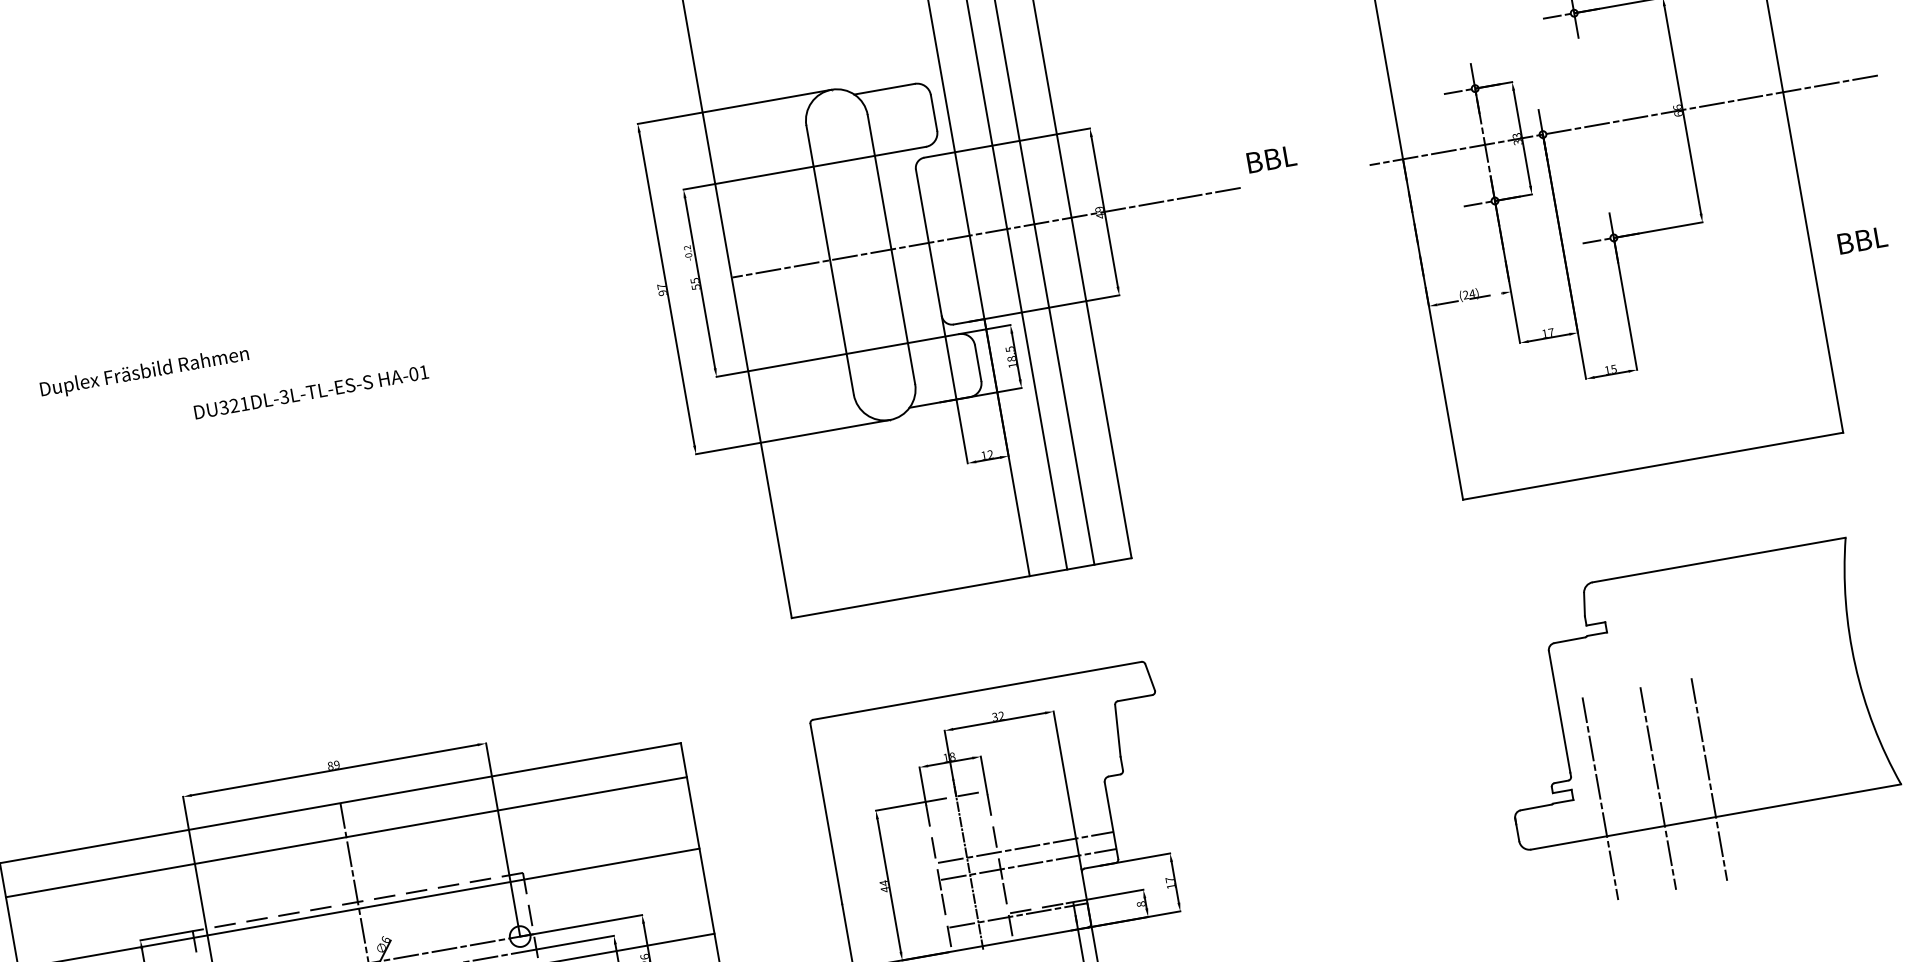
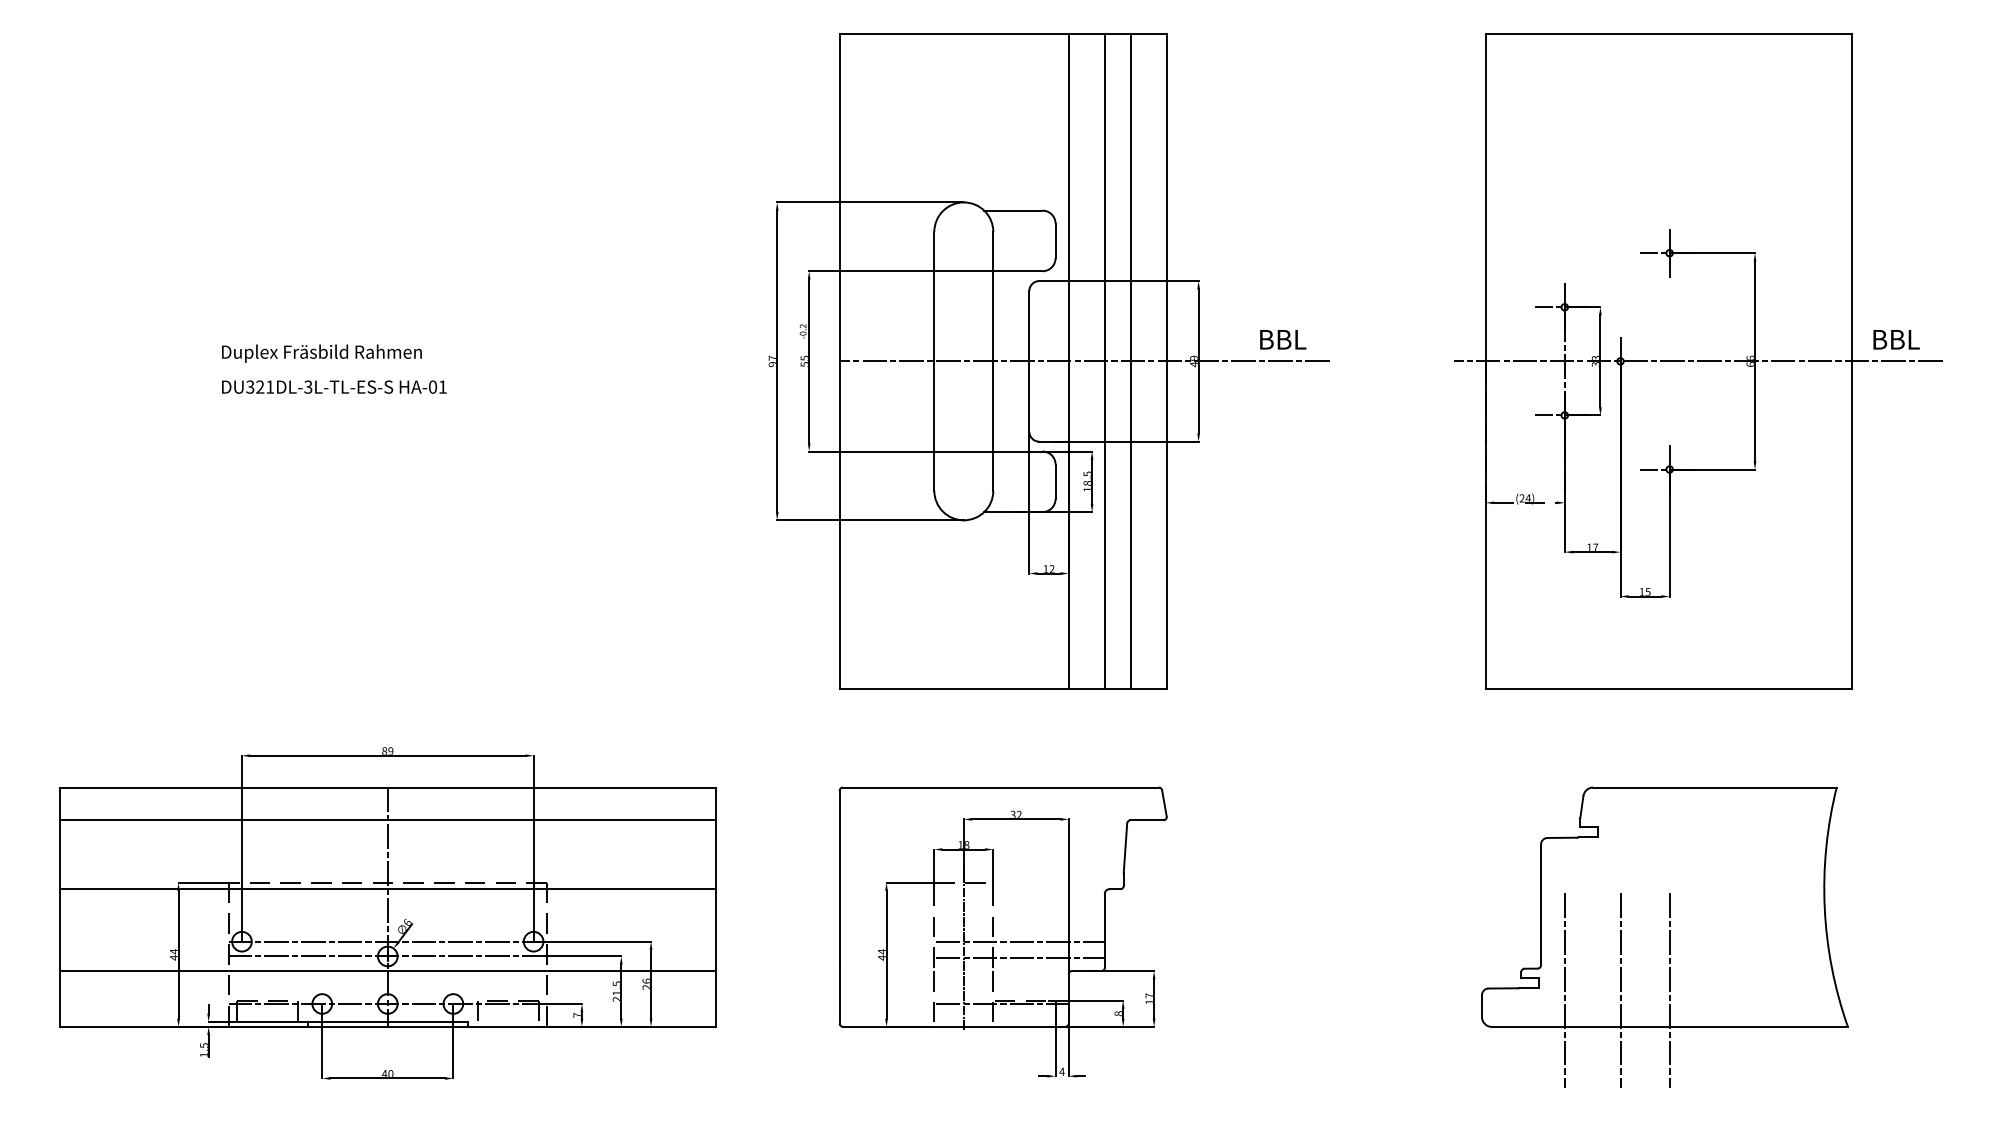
text: (1271, 158) -> (1283, 339), moved
text: (1862, 240) -> (1896, 339), moved
text: (144, 372) -> (321, 353), moved
text: (311, 391) -> (334, 386), moved

